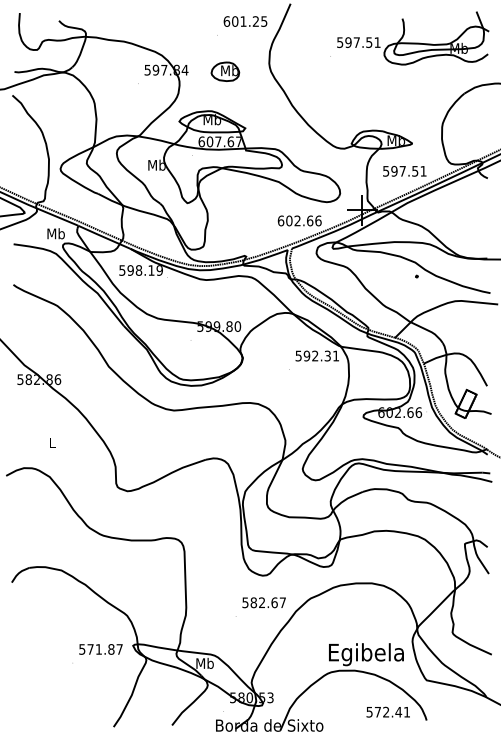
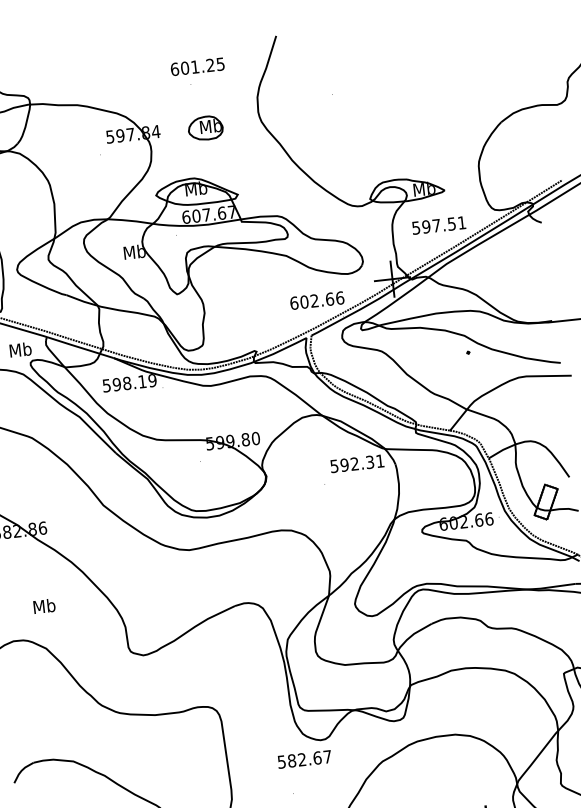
text: (245, 21) -> (197, 66), moved
part: (413, 38) -> (431, 61), removed
text: (51, 442) -> (43, 606), L -> Mb
text: (263, 602) -> (303, 759), moved

